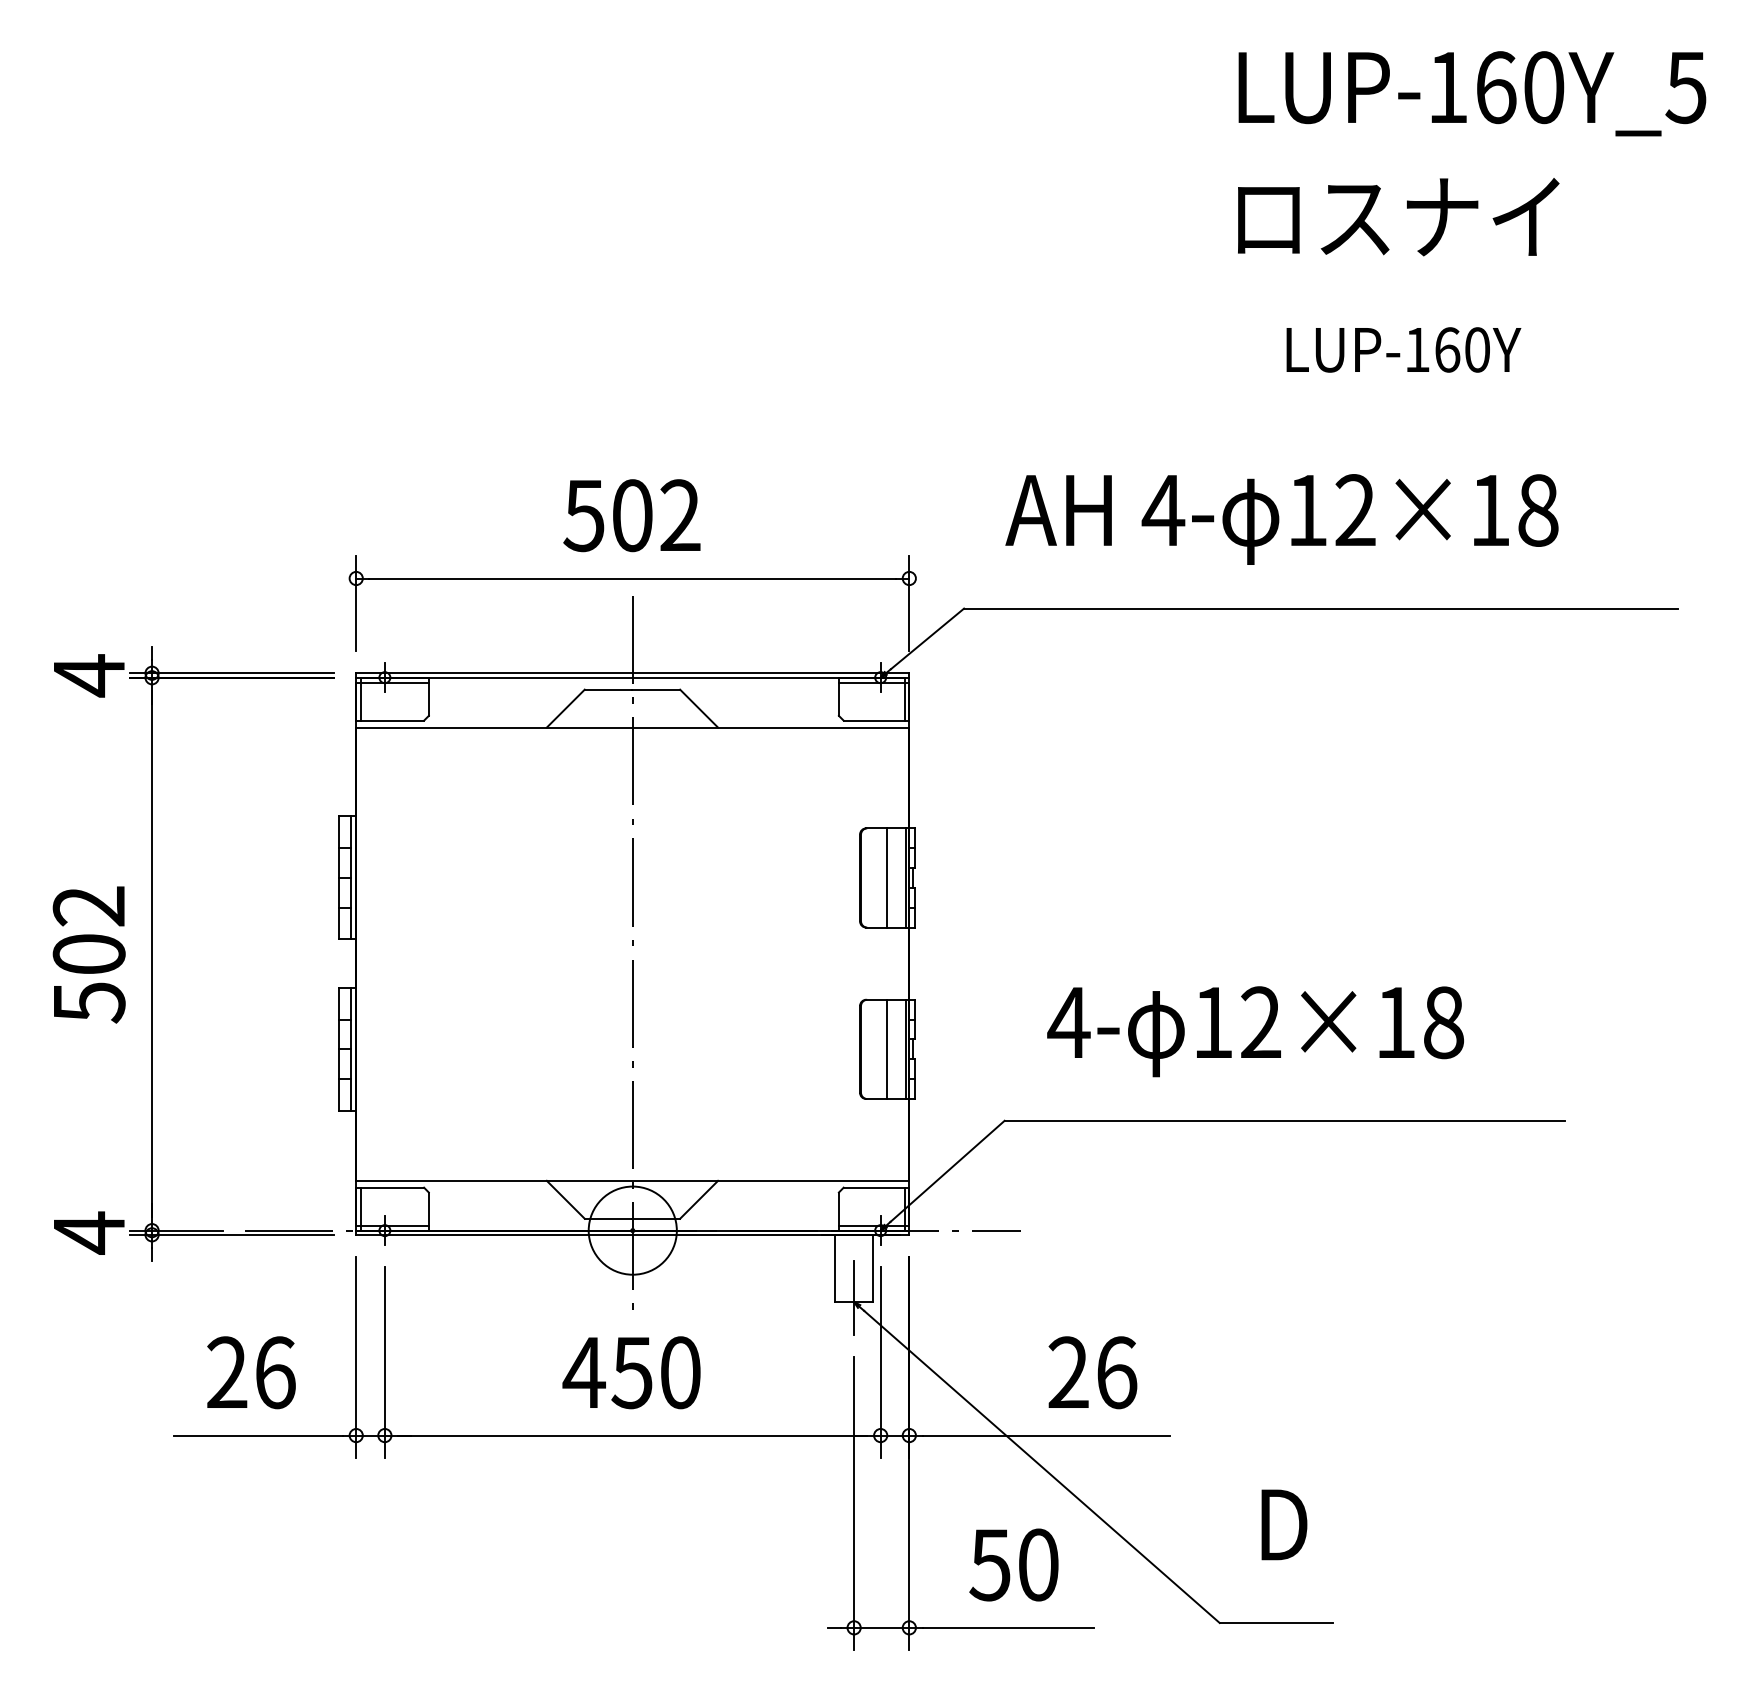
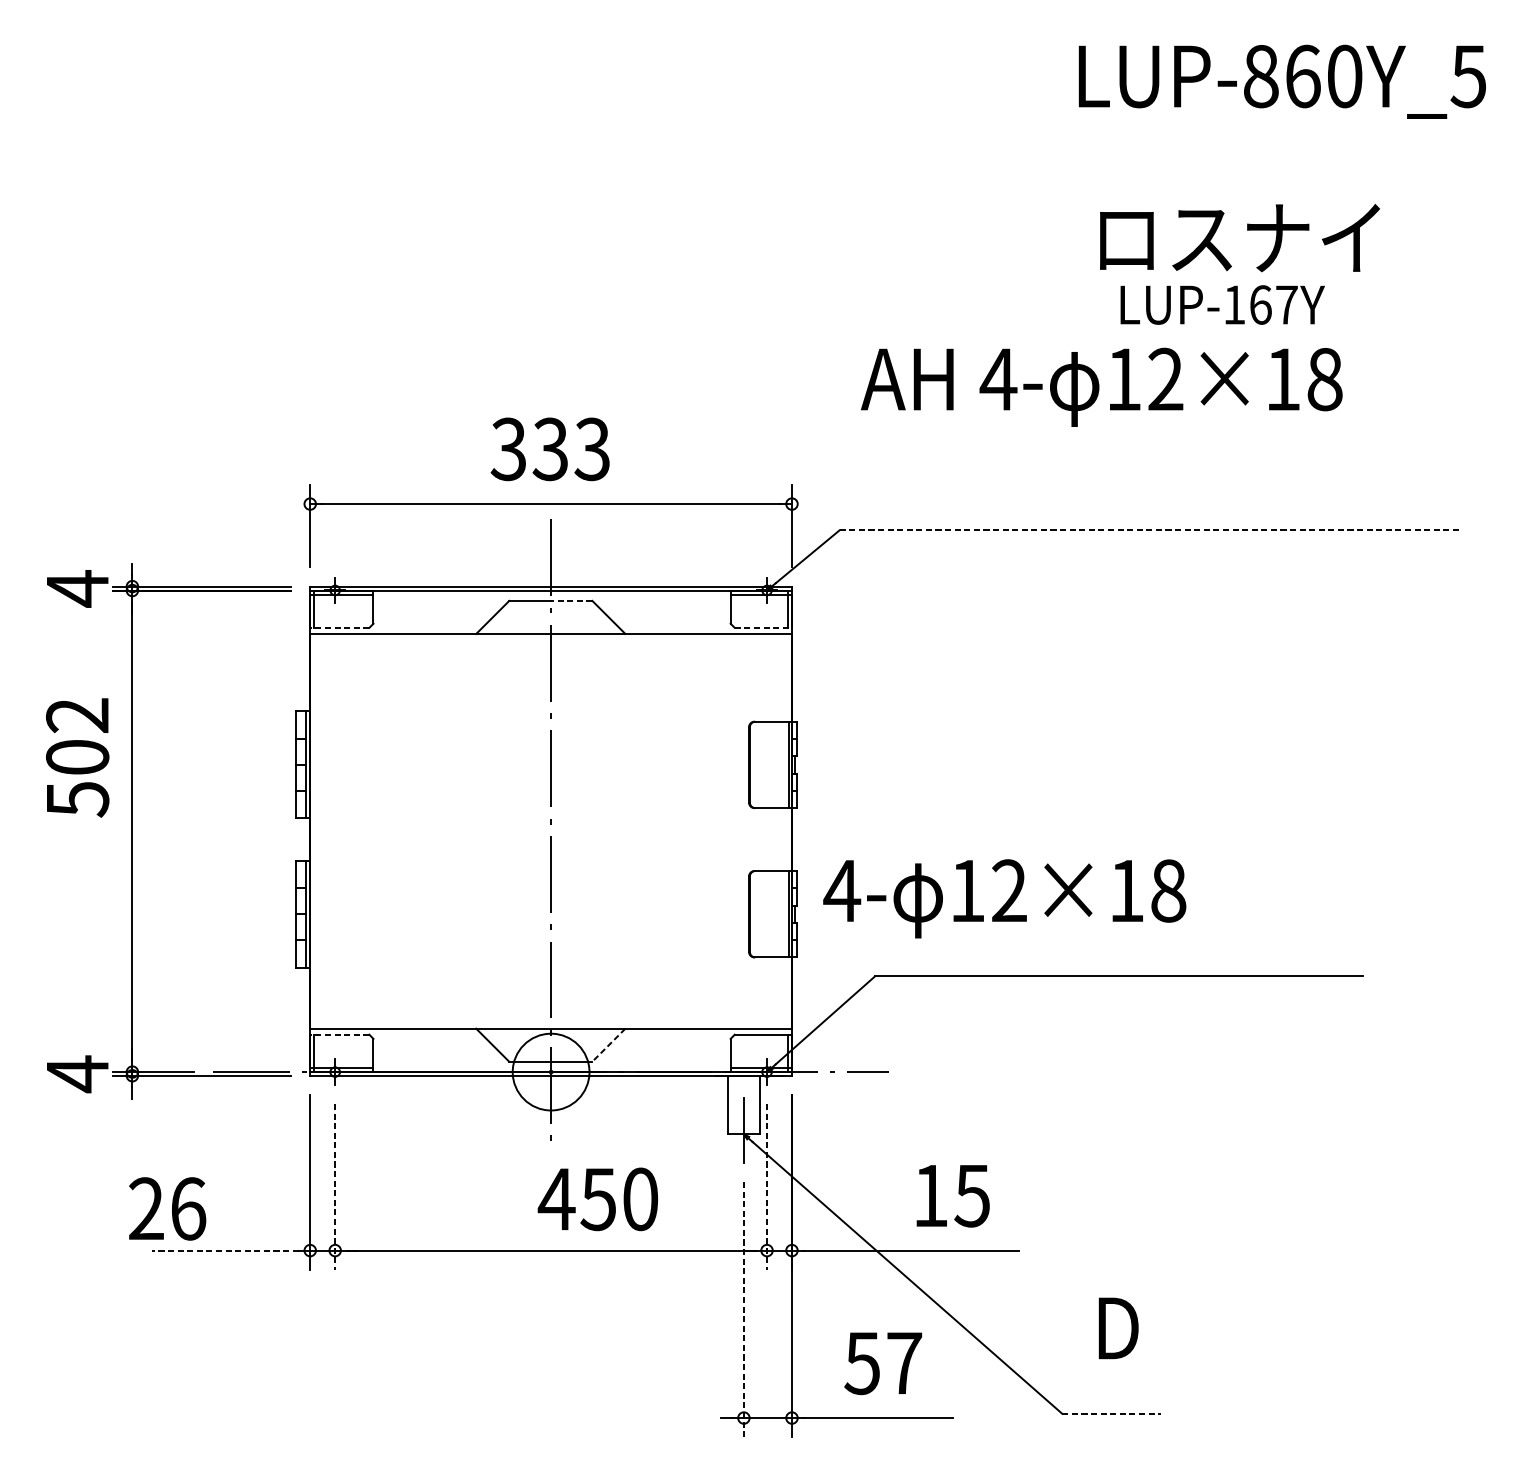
text: (1448, 87) -> (1261, 76), LUP-160Y_5 -> LUP-860Y_5
text: (1398, 217) -> (1239, 238), moved
text: (1477, 349) -> (1286, 304), LUP-160Y -> LUP-167Y
text: (631, 515) -> (549, 449), 502 -> 333
text: (1281, 519) -> (1101, 387), moved
line: (1321, 608) -> (1150, 530), solid -> dashed
line: (656, 689) -> (571, 600), solid -> dashed
line: (390, 720) -> (340, 627), solid -> dashed
line: (876, 720) -> (763, 627), solid -> dashed
line: (886, 877) -> (772, 764), removed
text: (88, 954) -> (77, 757), moved
text: (1255, 1031) -> (1004, 898), moved
line: (886, 1048) -> (772, 913), removed
line: (390, 1187) -> (340, 1034), solid -> dashed
line: (699, 1199) -> (609, 1044), solid -> dashed
line: (384, 1362) -> (334, 1186), solid -> dashed
line: (880, 1362) -> (766, 1186), solid -> dashed
text: (251, 1372) -> (167, 1208), moved
text: (631, 1372) -> (597, 1199), moved
text: (1092, 1372) -> (951, 1195), 26 -> 15
line: (258, 1435) -> (225, 1250), solid -> dashed
line: (854, 1503) -> (744, 1309), solid -> dashed
text: (1038, 1564) -> (904, 1362), 50 -> 57
line: (1276, 1623) -> (1111, 1414), solid -> dashed

